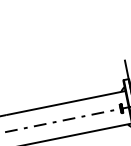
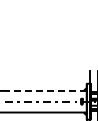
line: (64, 102) -> (46, 90), solid -> dashed

